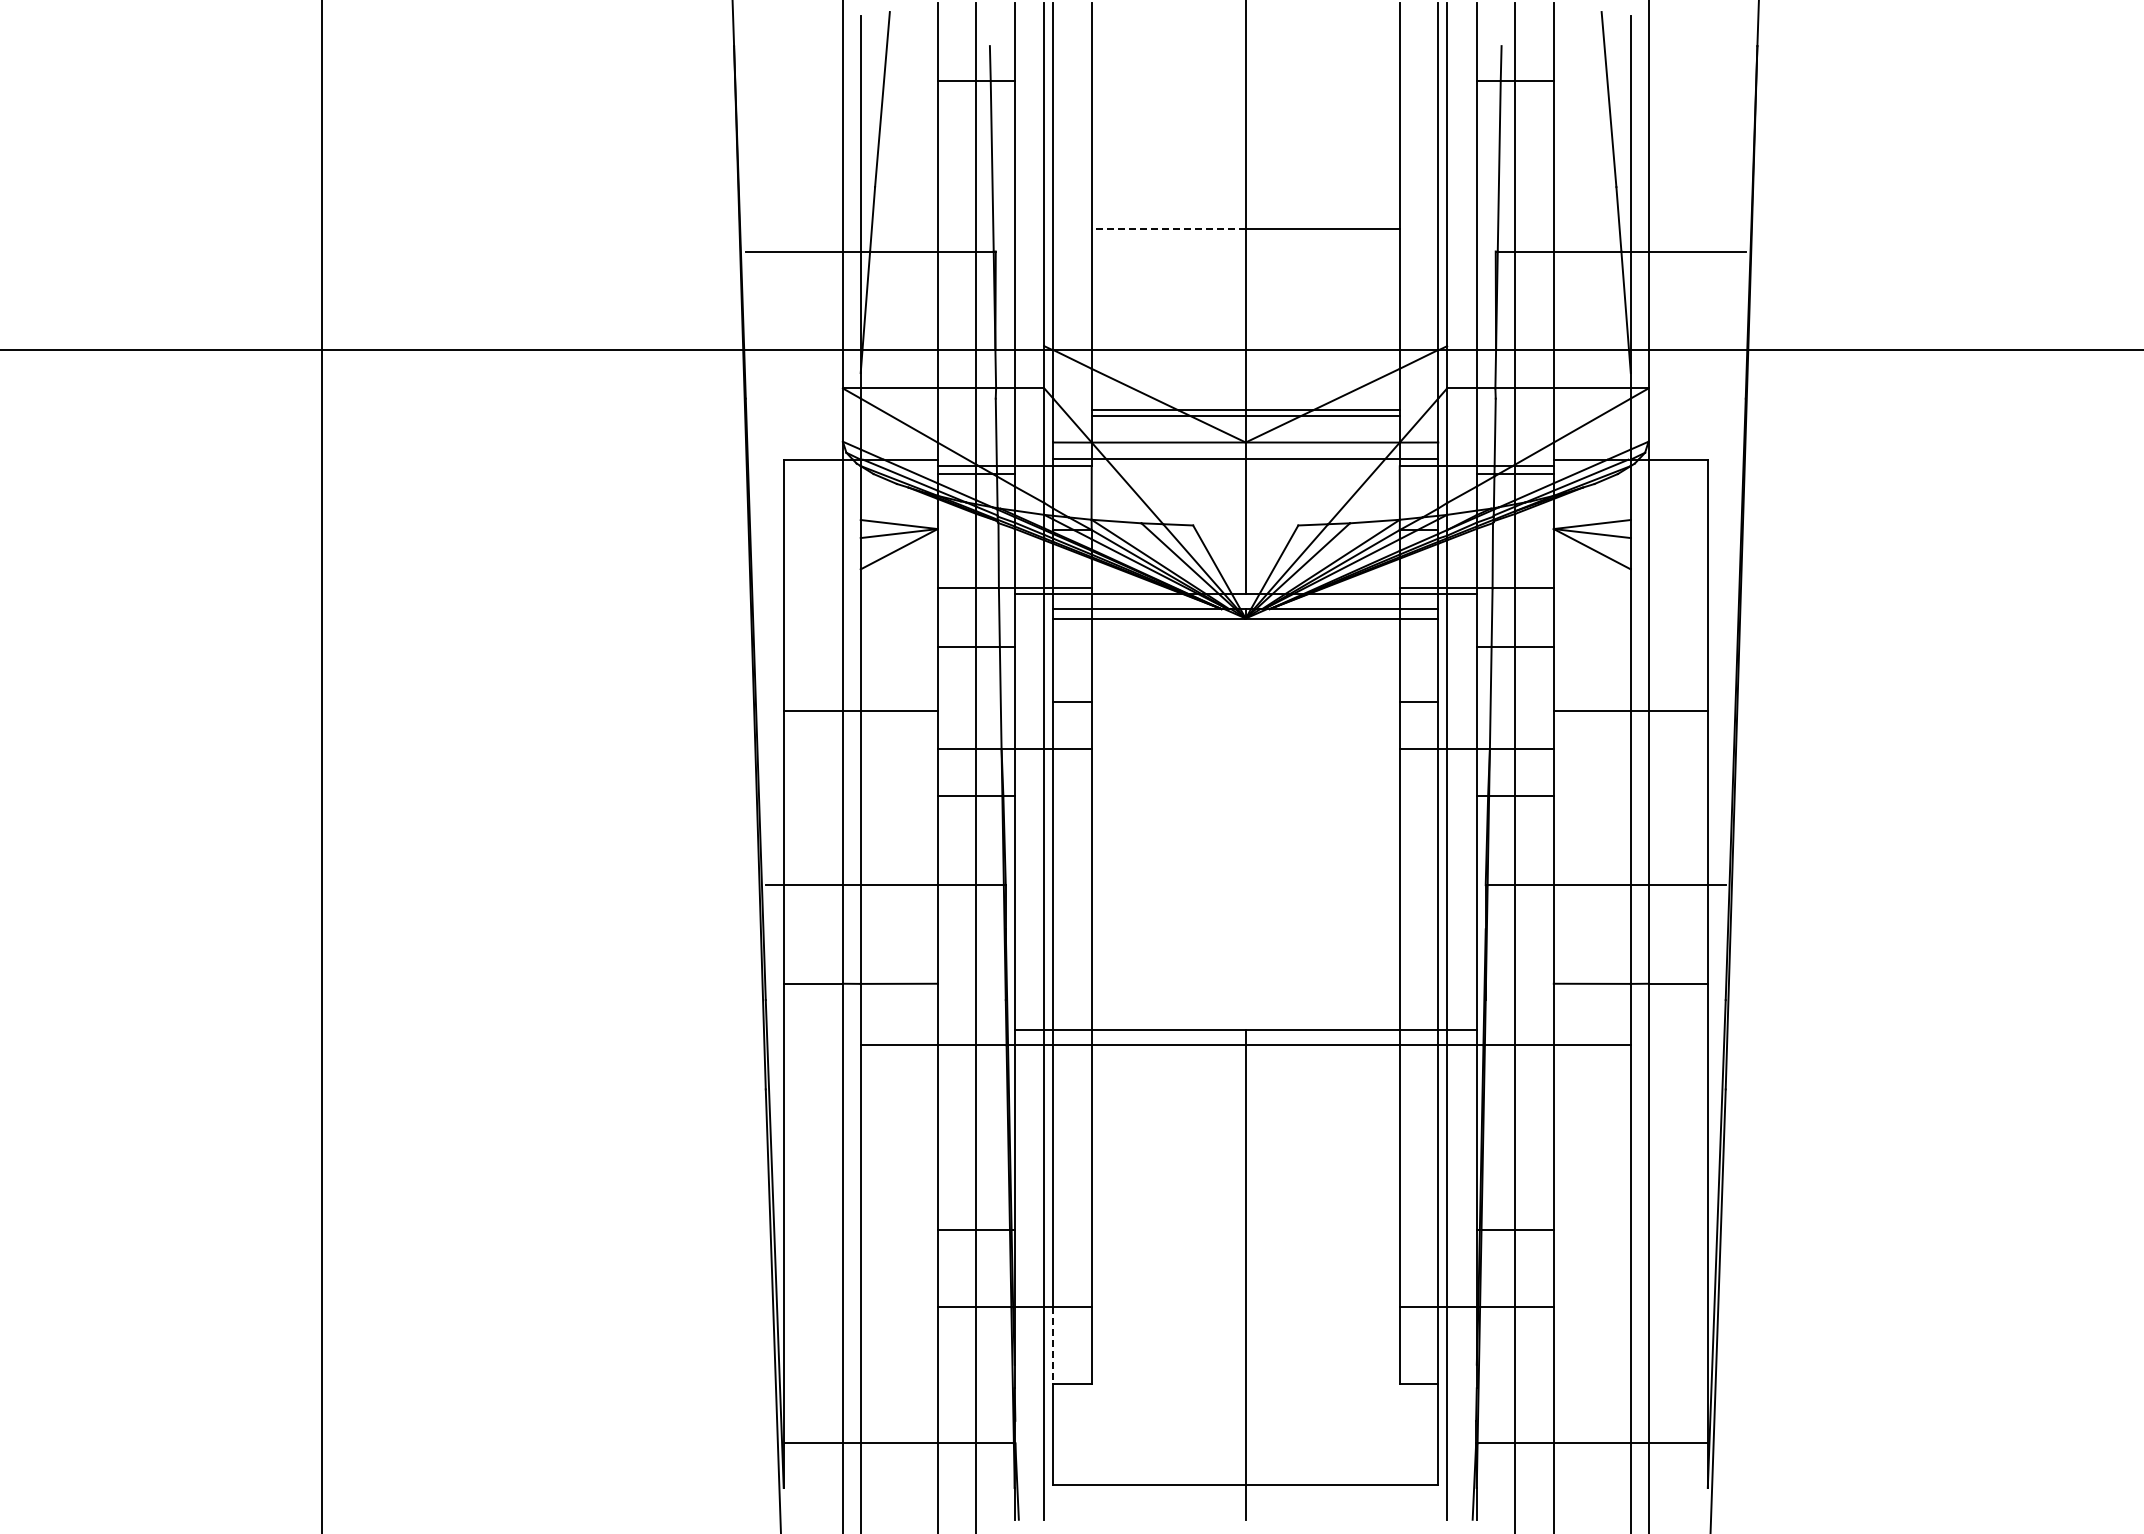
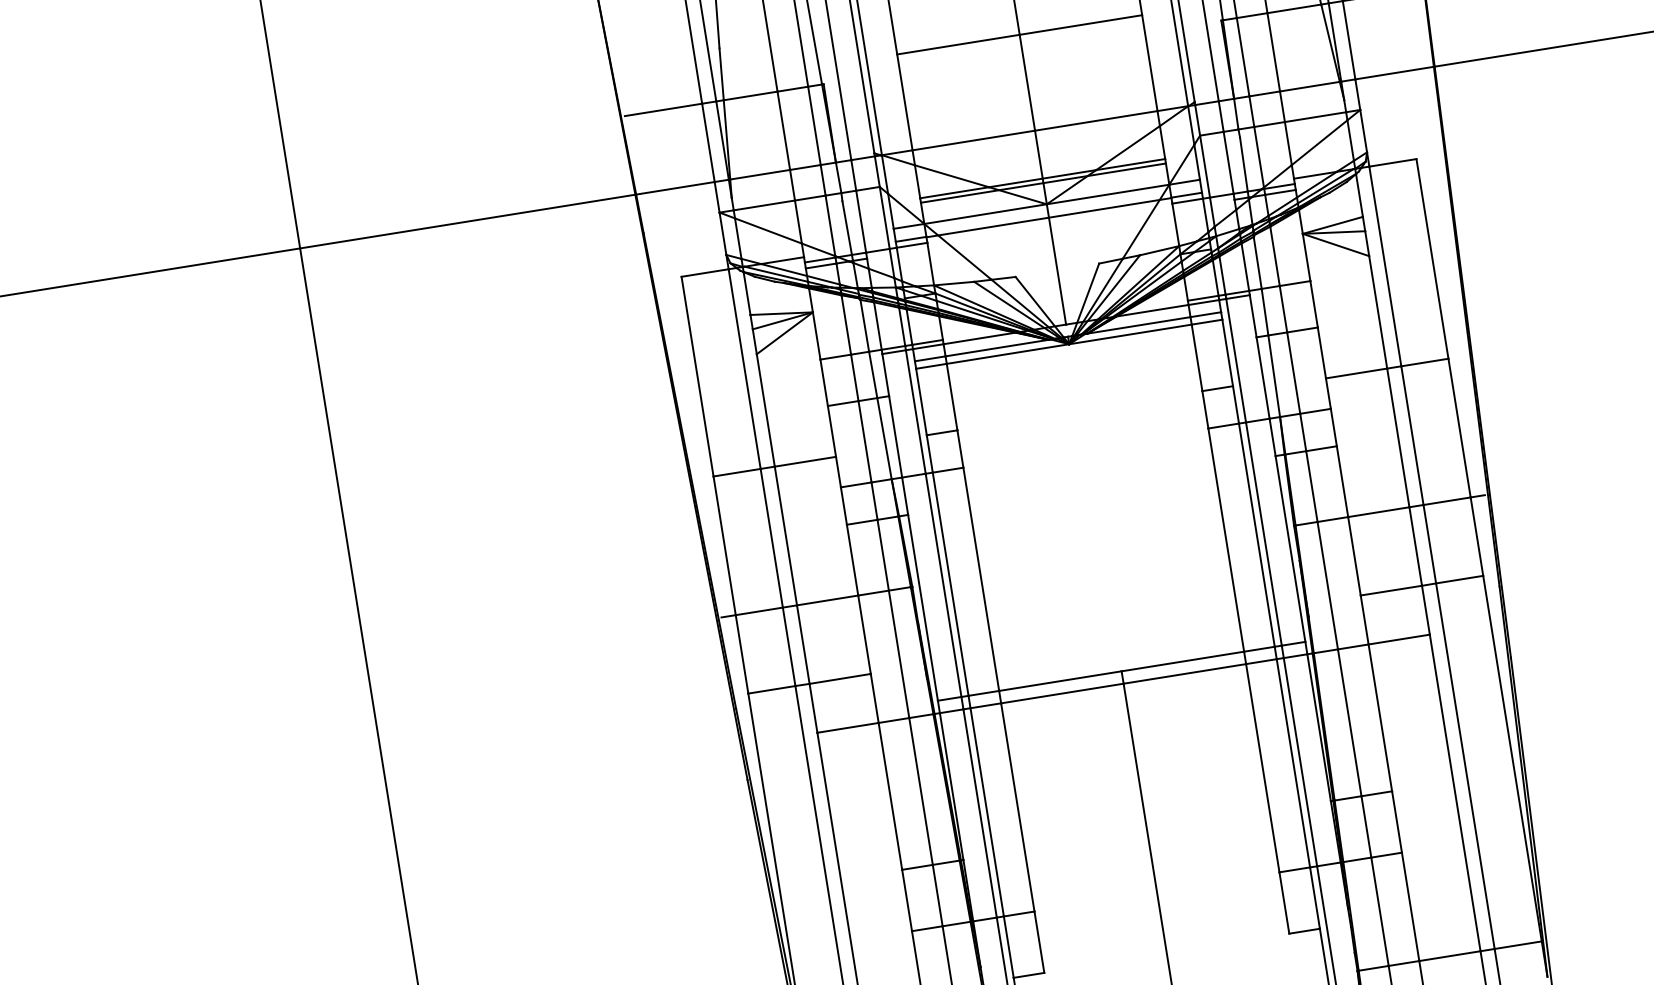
line: (1168, 229) -> (958, 44), dashed -> solid
line: (1053, 1345) -> (1008, 946), dashed -> solid

